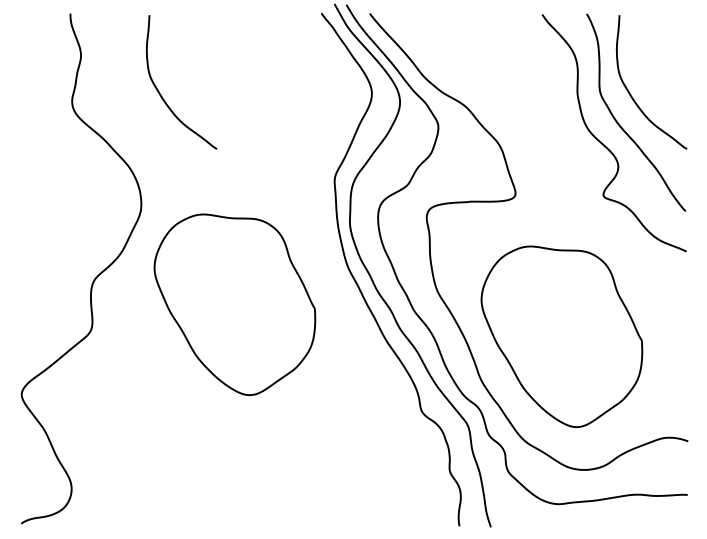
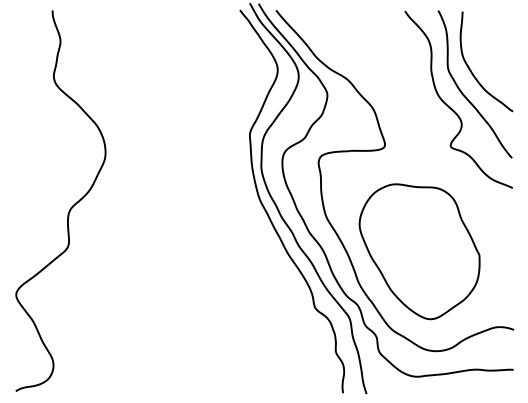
curve: (161, 94) -> (120, 70), removed
part: (234, 304) -> (175, 227), removed

